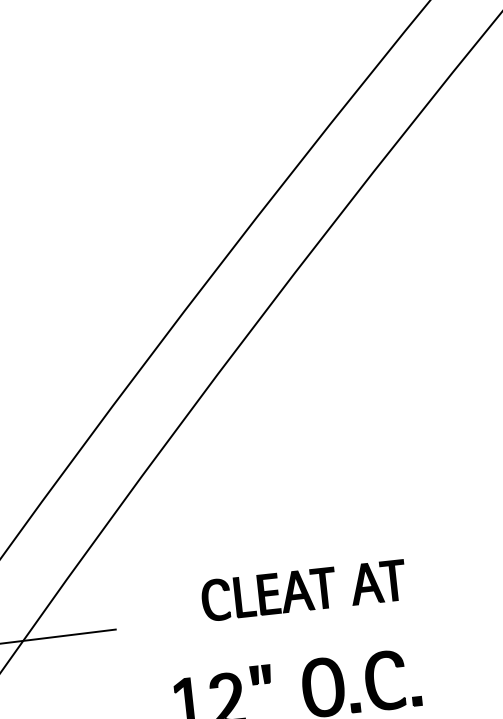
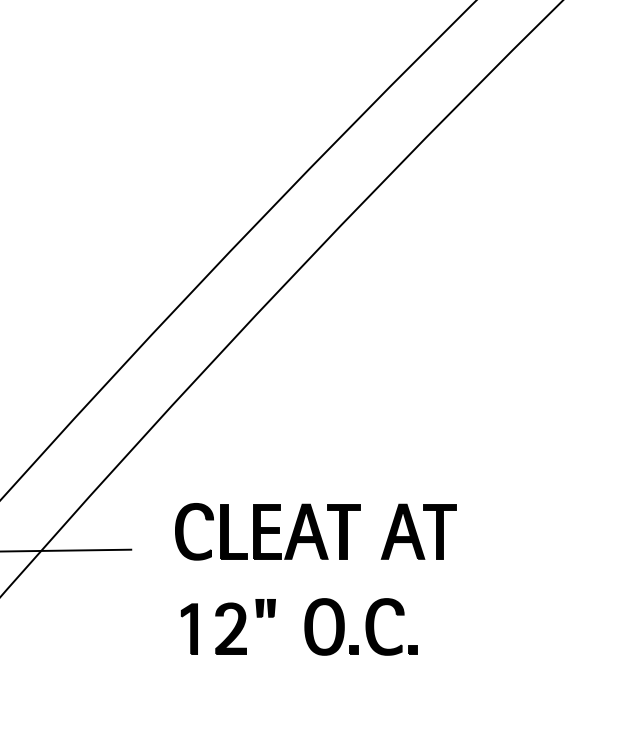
part: (303, 590) -> (315, 531), size x1.43

